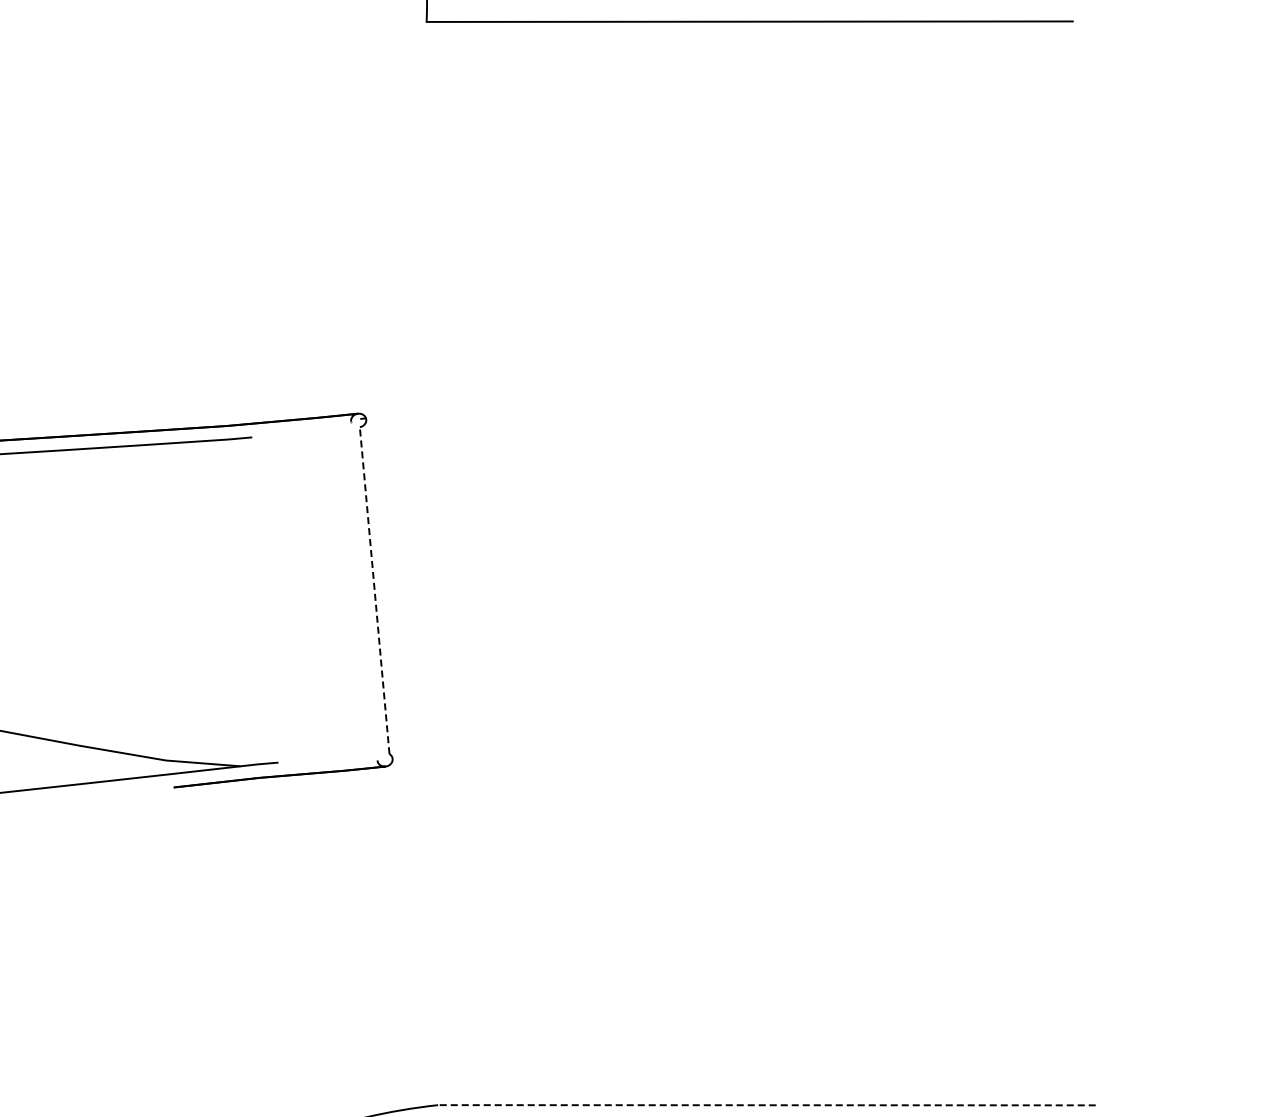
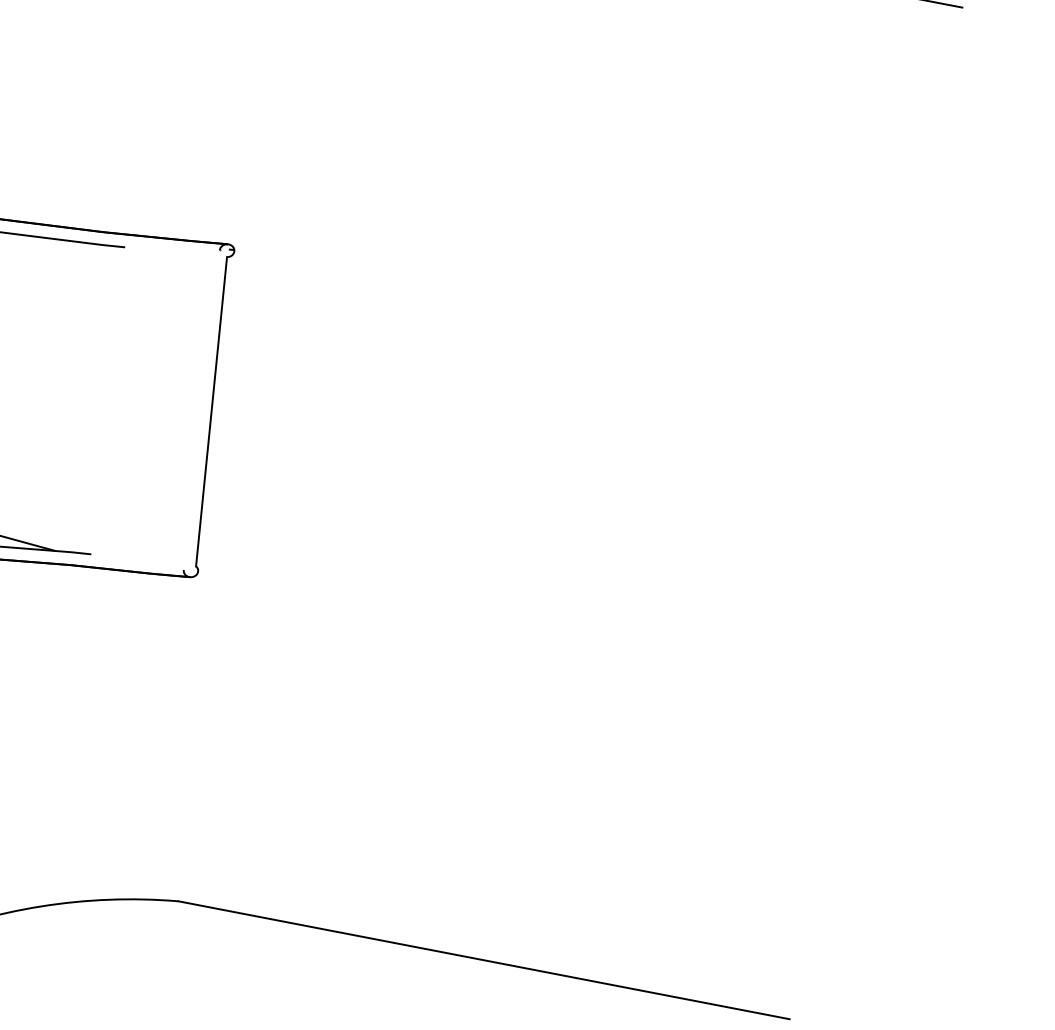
line: (374, 590) -> (211, 411), dashed -> solid
line: (766, 1105) -> (483, 960), dashed -> solid

